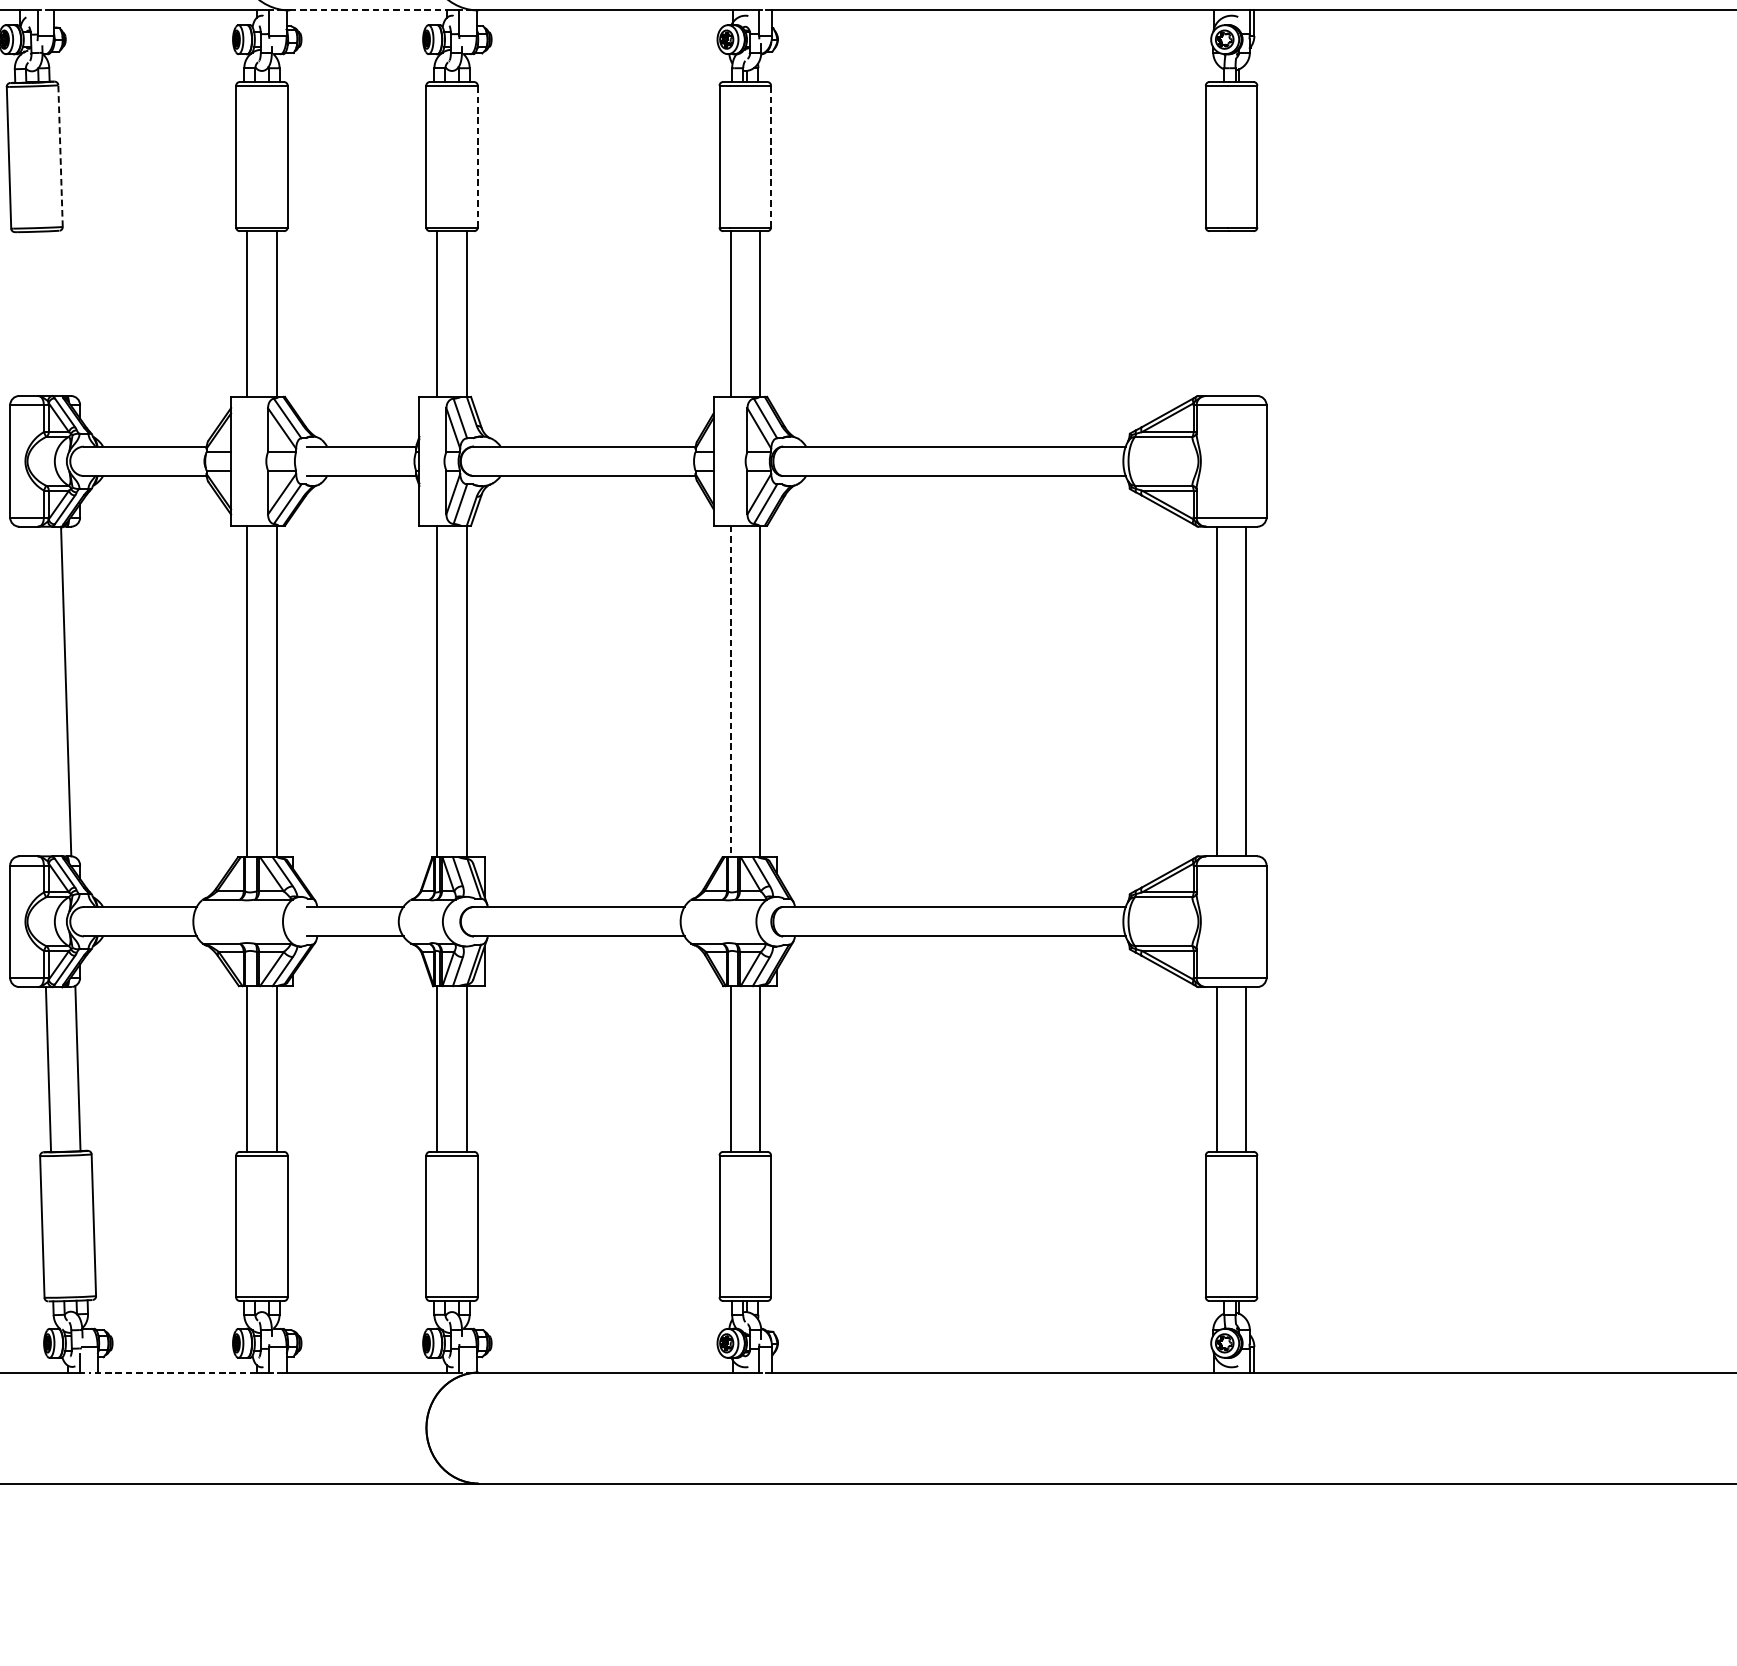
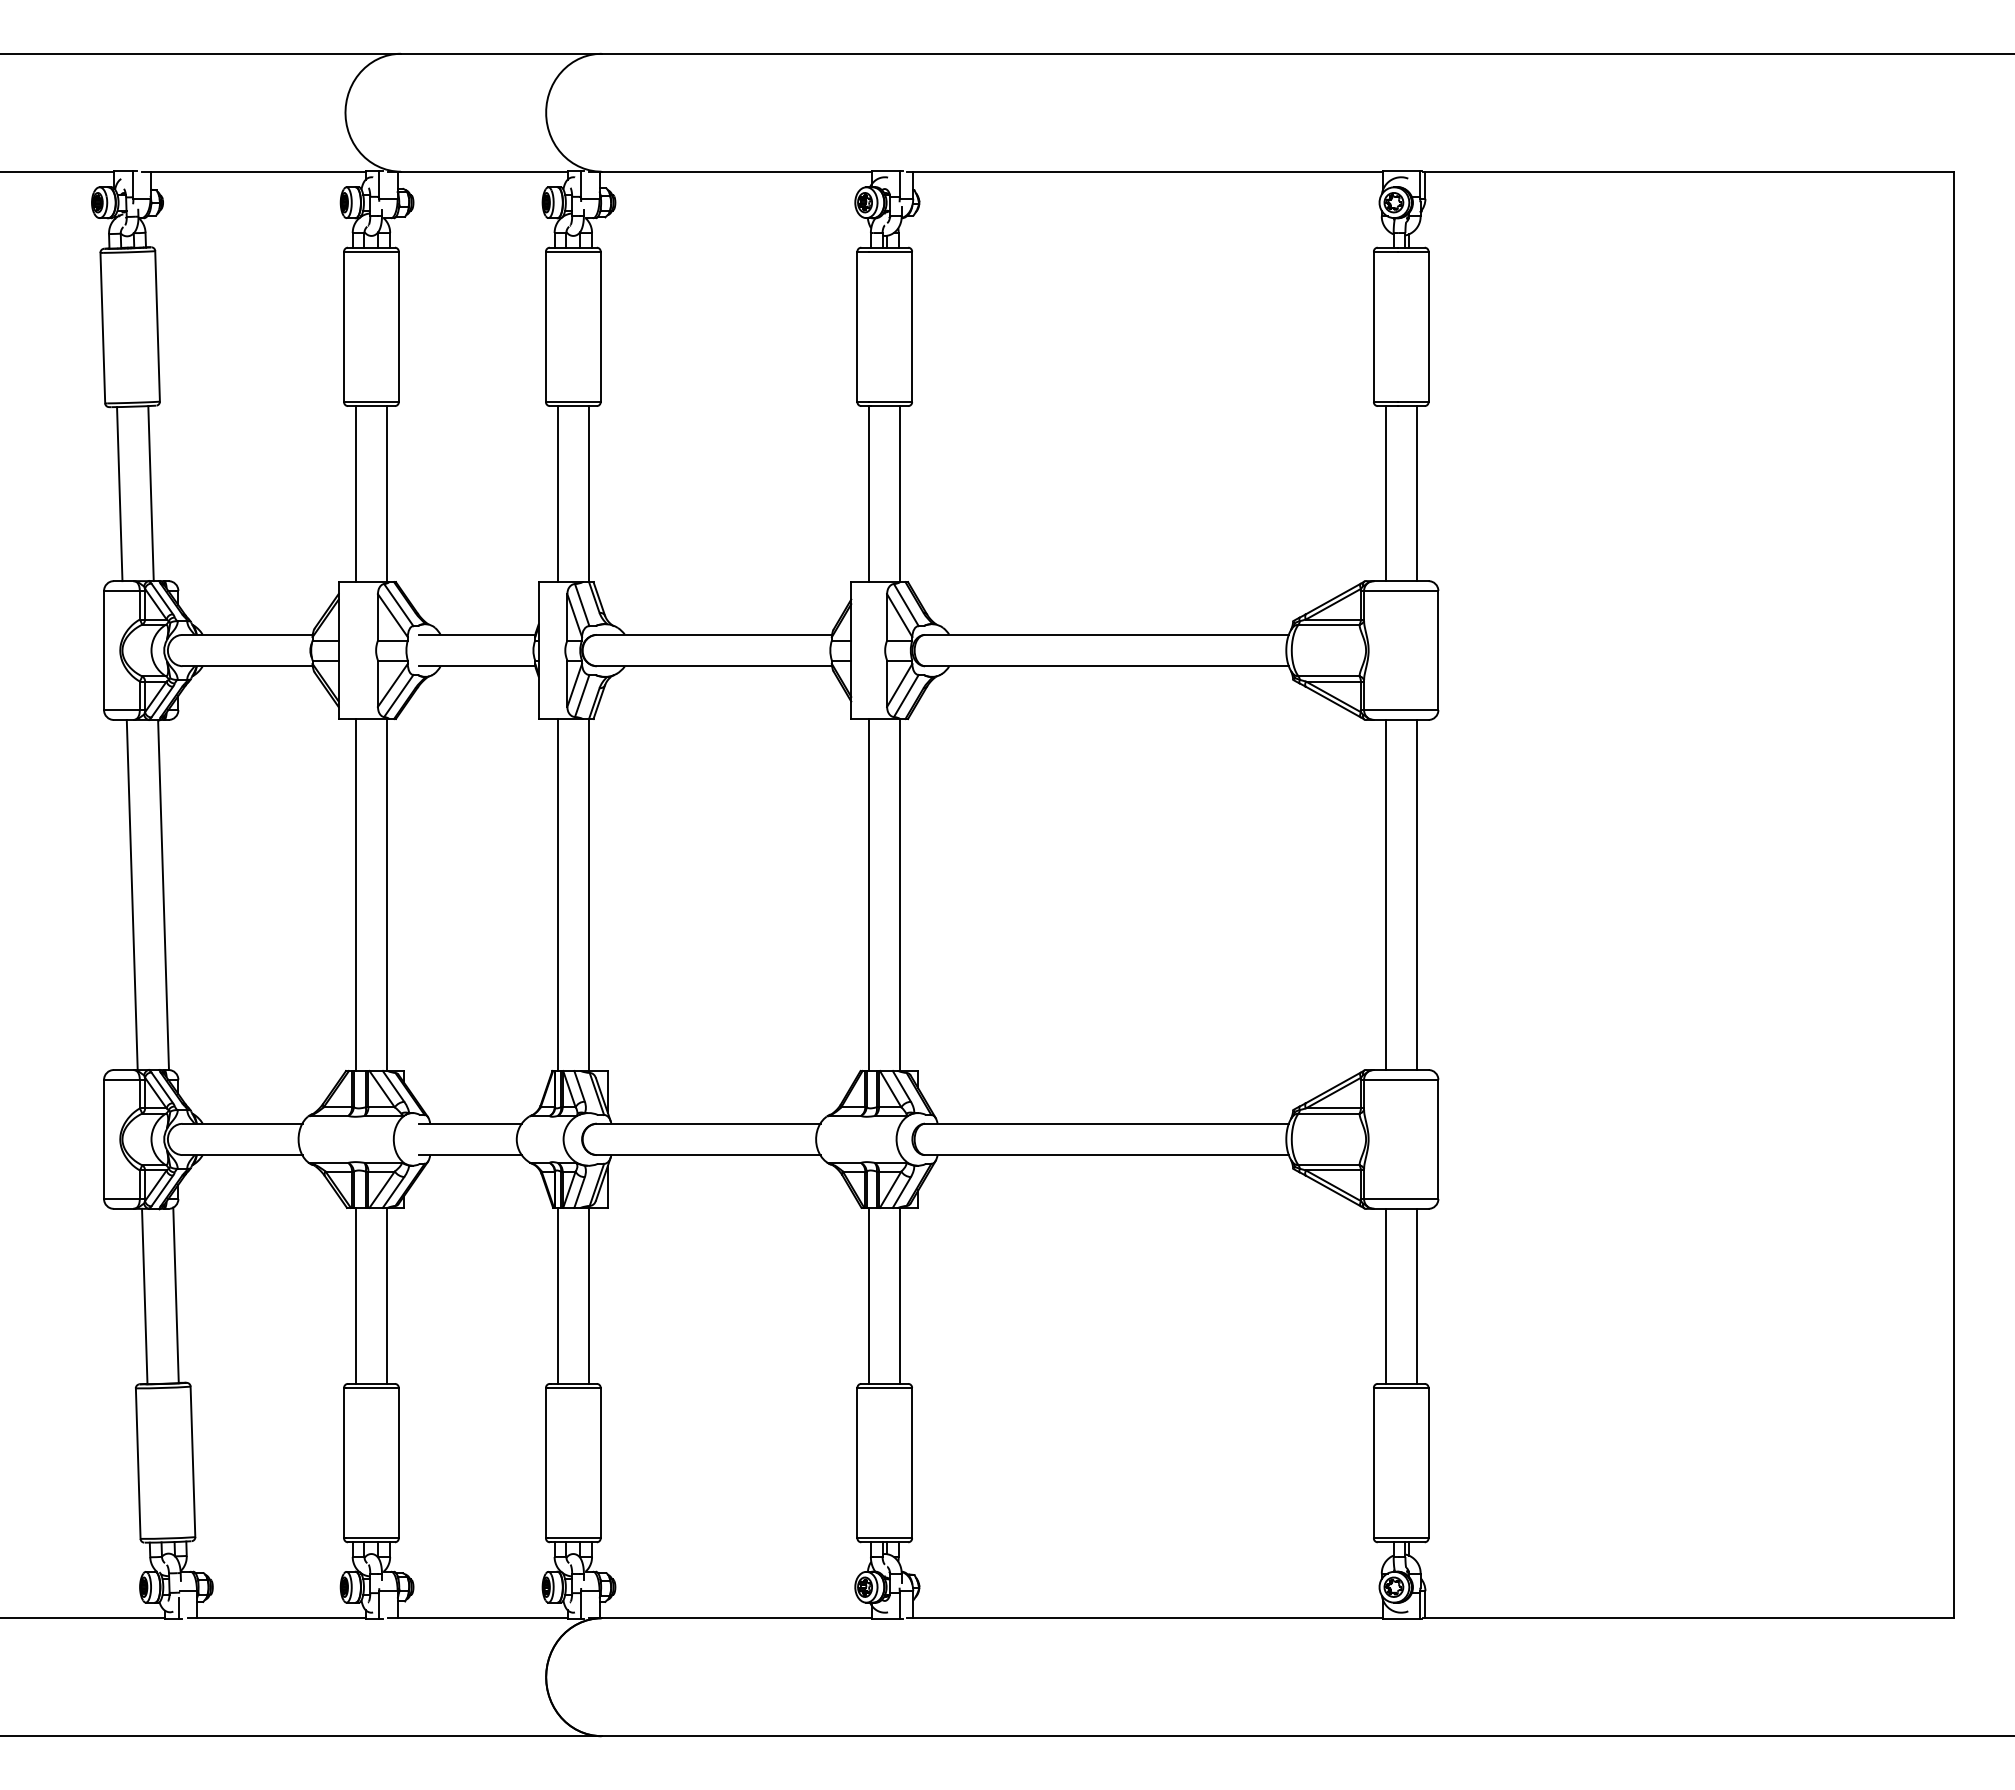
line: (368, 10) -> (484, 171), dashed -> solid
line: (60, 155) -> (157, 325), dashed -> solid
line: (477, 156) -> (600, 326), dashed -> solid
line: (771, 156) -> (912, 326), dashed -> solid
line: (53, 313) -> (150, 493), added
line: (1216, 313) -> (1385, 493), added
line: (1245, 313) -> (1416, 493), added
line: (24, 314) -> (119, 494), added
line: (36, 691) -> (131, 894), added
line: (730, 692) -> (869, 895), dashed -> solid
line: (172, 1372) -> (276, 1618), dashed -> solid

